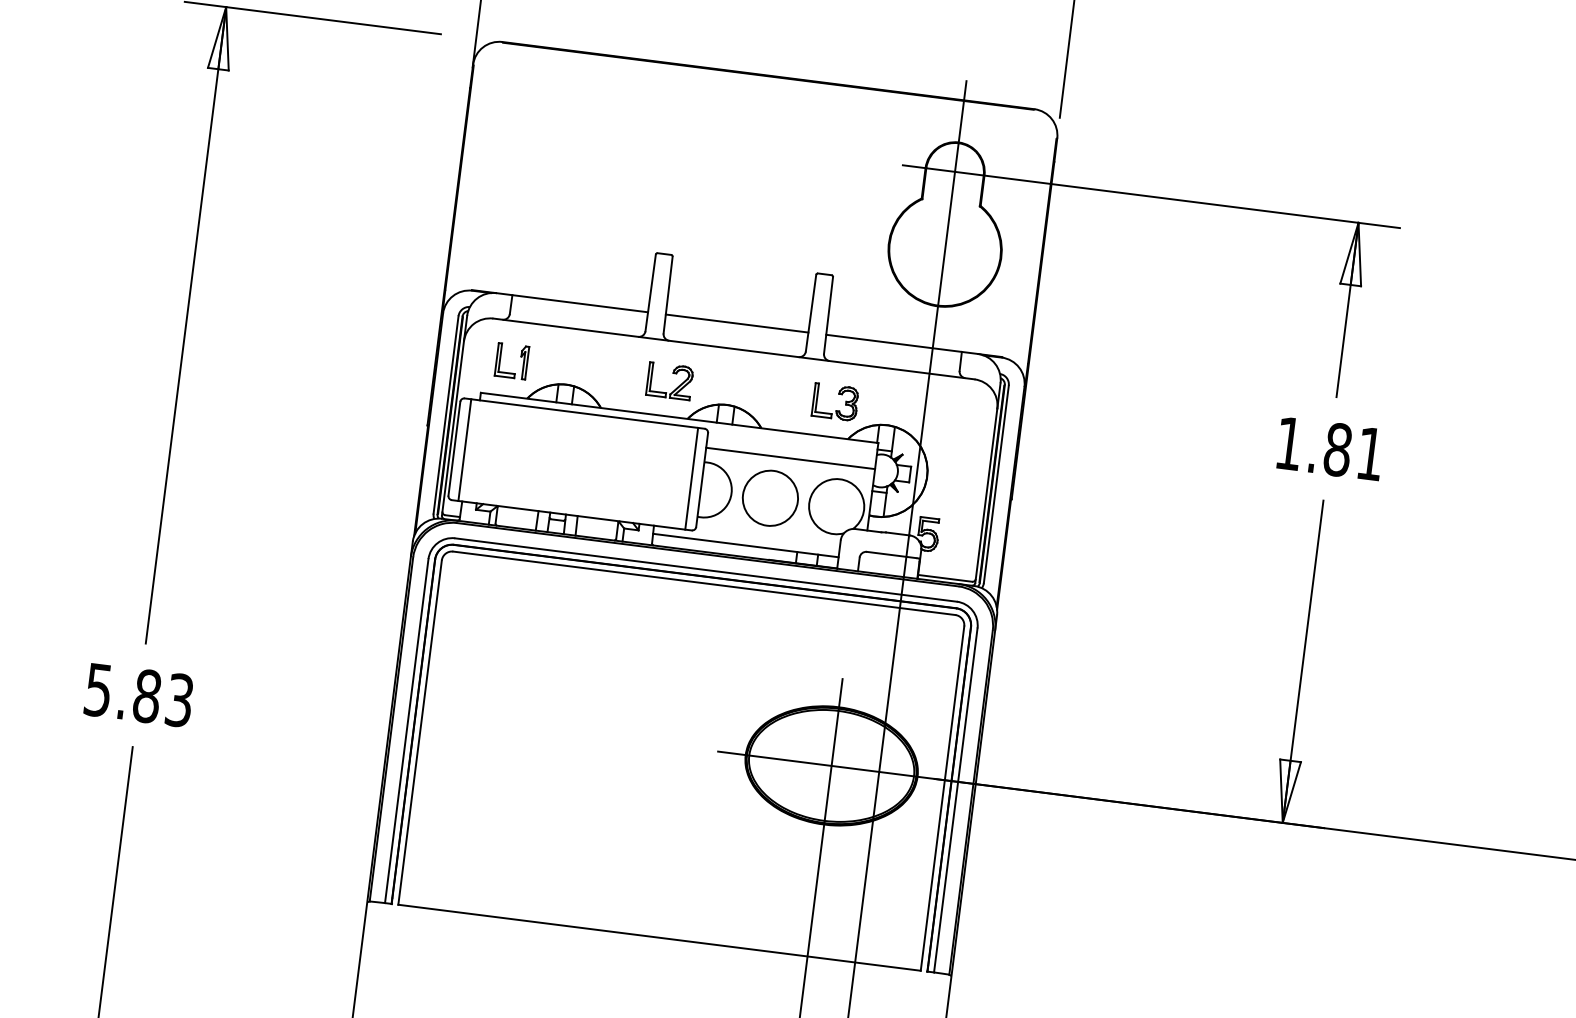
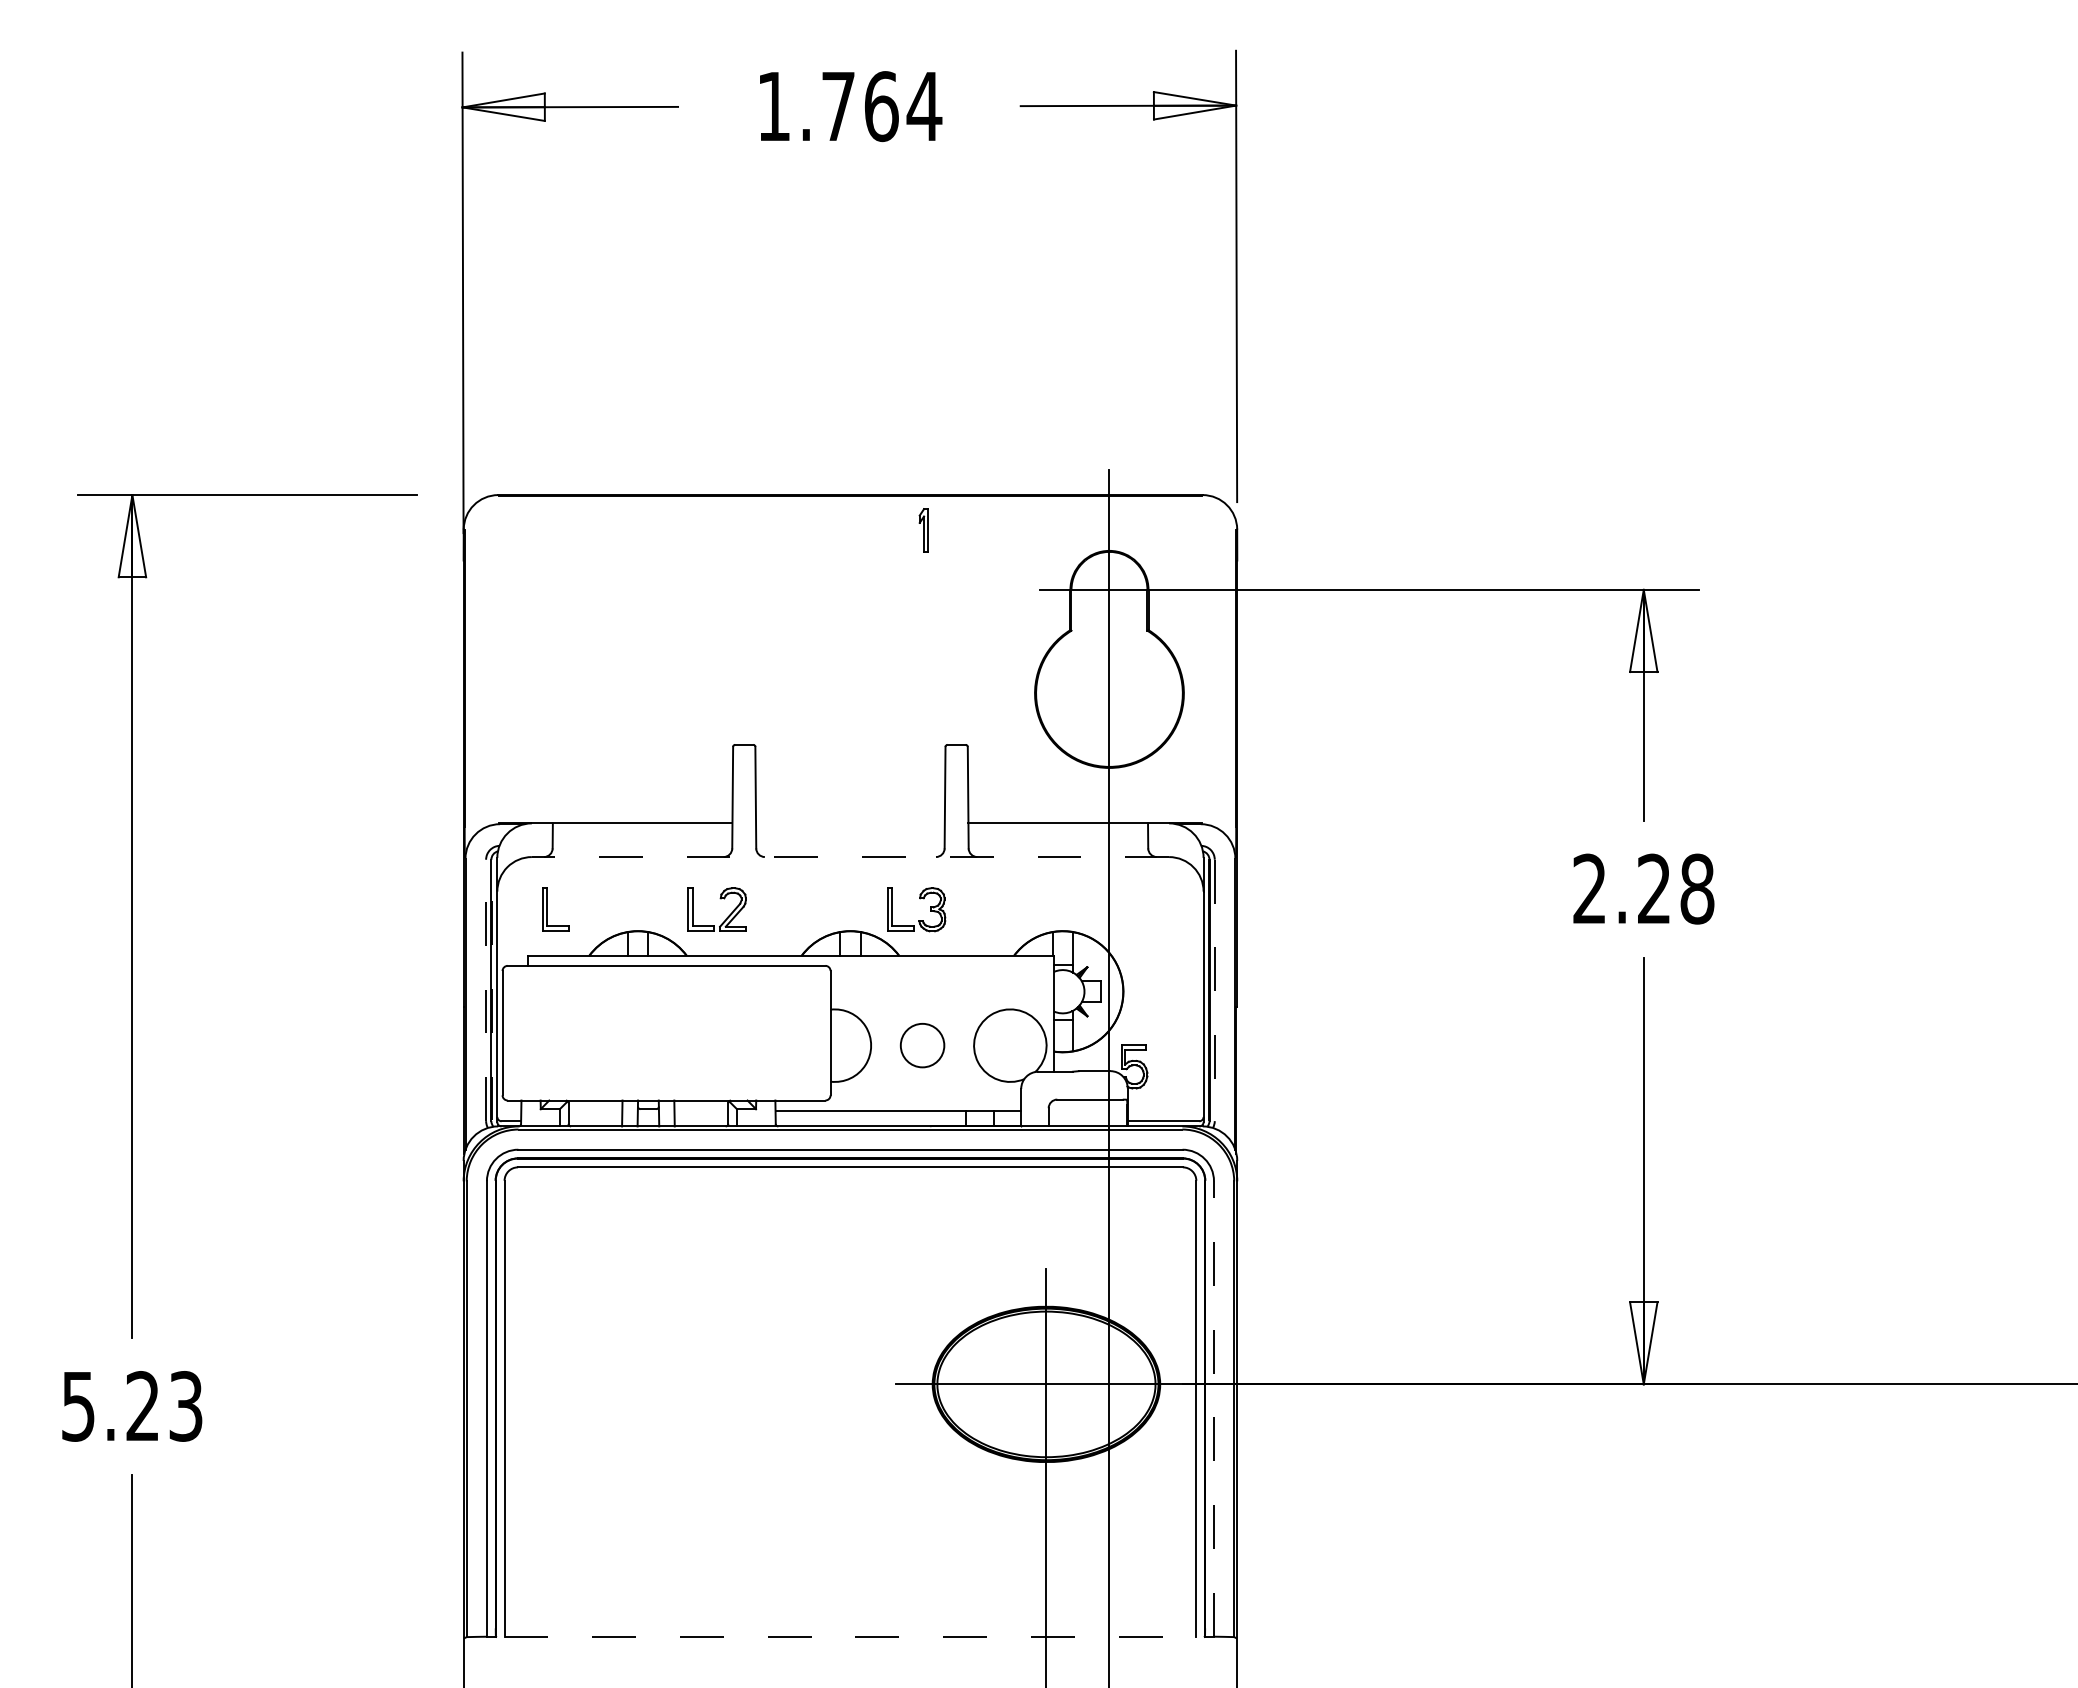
line: (737, 323) -> (850, 823), removed
line: (733, 349) -> (850, 857), solid -> dashed
part: (523, 362) -> (923, 530), moved
part: (673, 373) -> (720, 899), moved
part: (839, 394) -> (920, 899), moved
line: (450, 414) -> (492, 989), solid -> dashed
line: (446, 415) -> (486, 990), solid -> dashed
text: (1329, 448) -> (1643, 888), 1.81 -> 2.28
line: (464, 449) -> (516, 1032), removed
line: (790, 458) -> (942, 990), removed
line: (691, 478) -> (816, 1032), removed
line: (996, 484) -> (1214, 990), solid -> dashed
circle: (770, 498) -> (922, 1045), size x0.6
text: (146, 696) -> (142, 1406), 5.83 -> 5.23
line: (955, 800) -> (1213, 1408), solid -> dashed
line: (659, 937) -> (850, 1636), solid -> dashed

